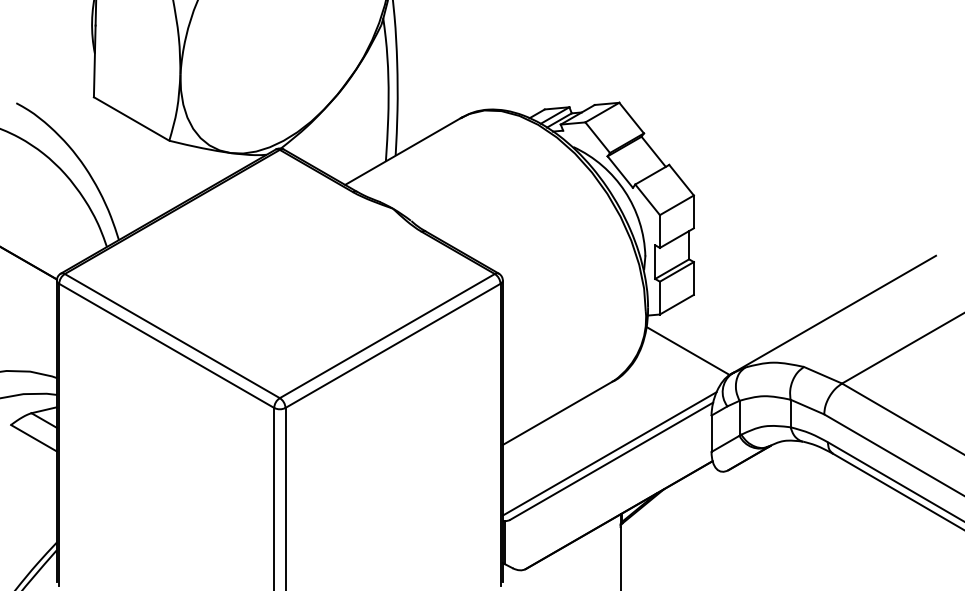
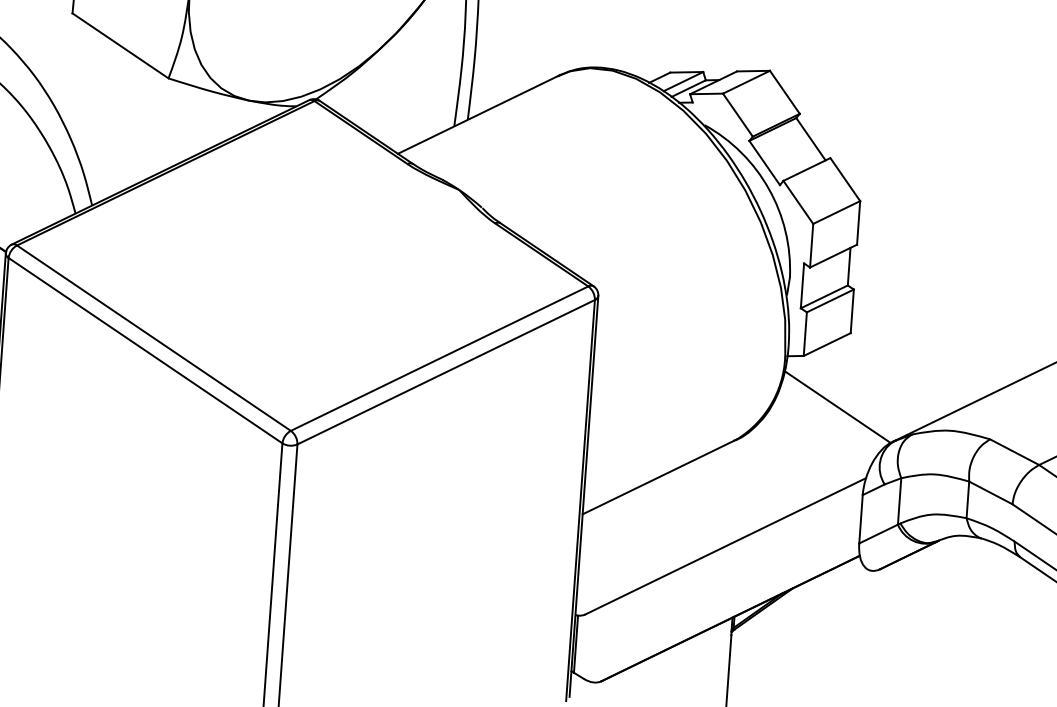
line: (609, 453) -> (723, 535), removed

